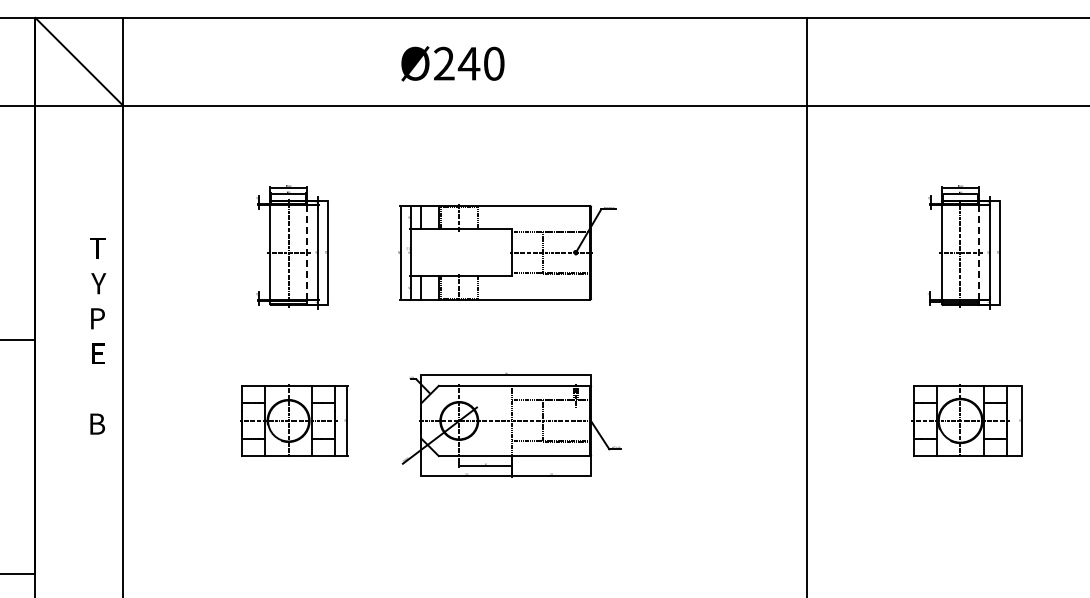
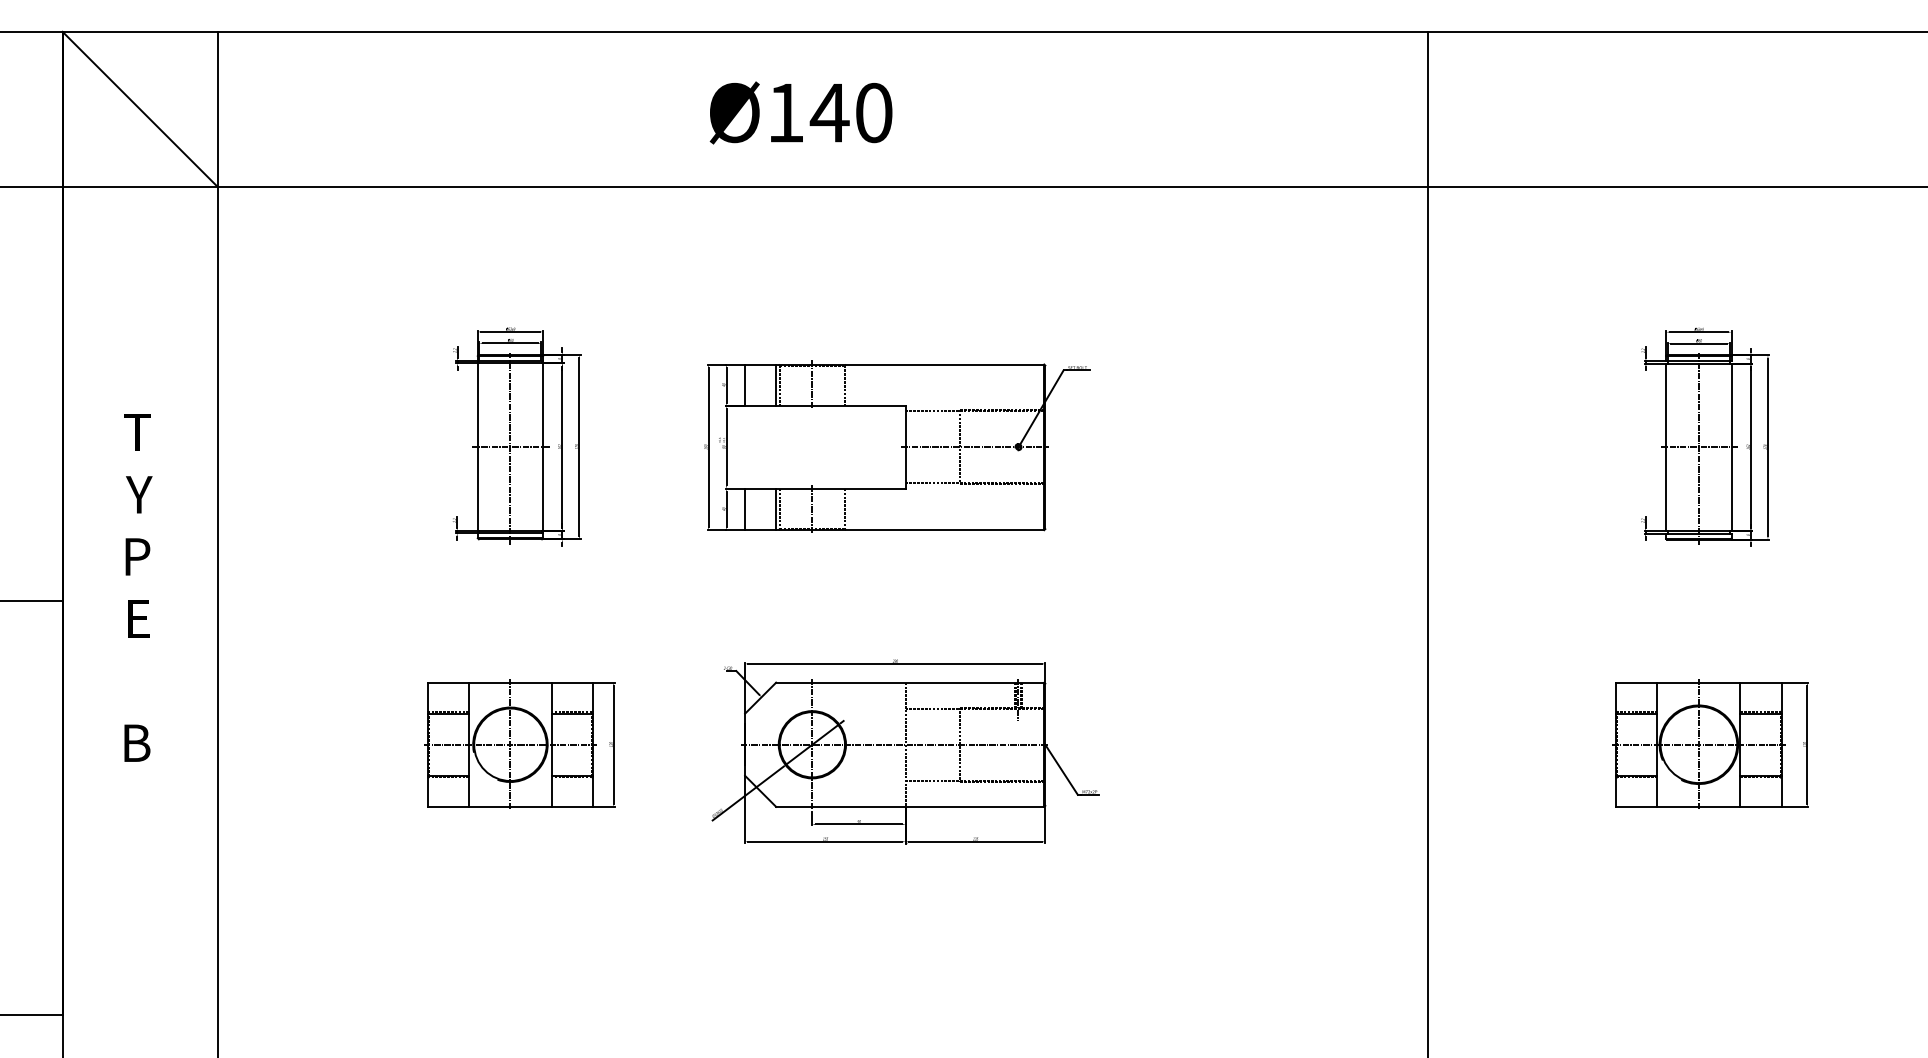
text: (444, 63) -> (786, 112), Ø240 -> Ø140
line: (307, 252) -> (543, 446), dashed -> solid
line: (978, 252) -> (1730, 446), dashed -> solid
text: (98, 336) -> (138, 588), moved

